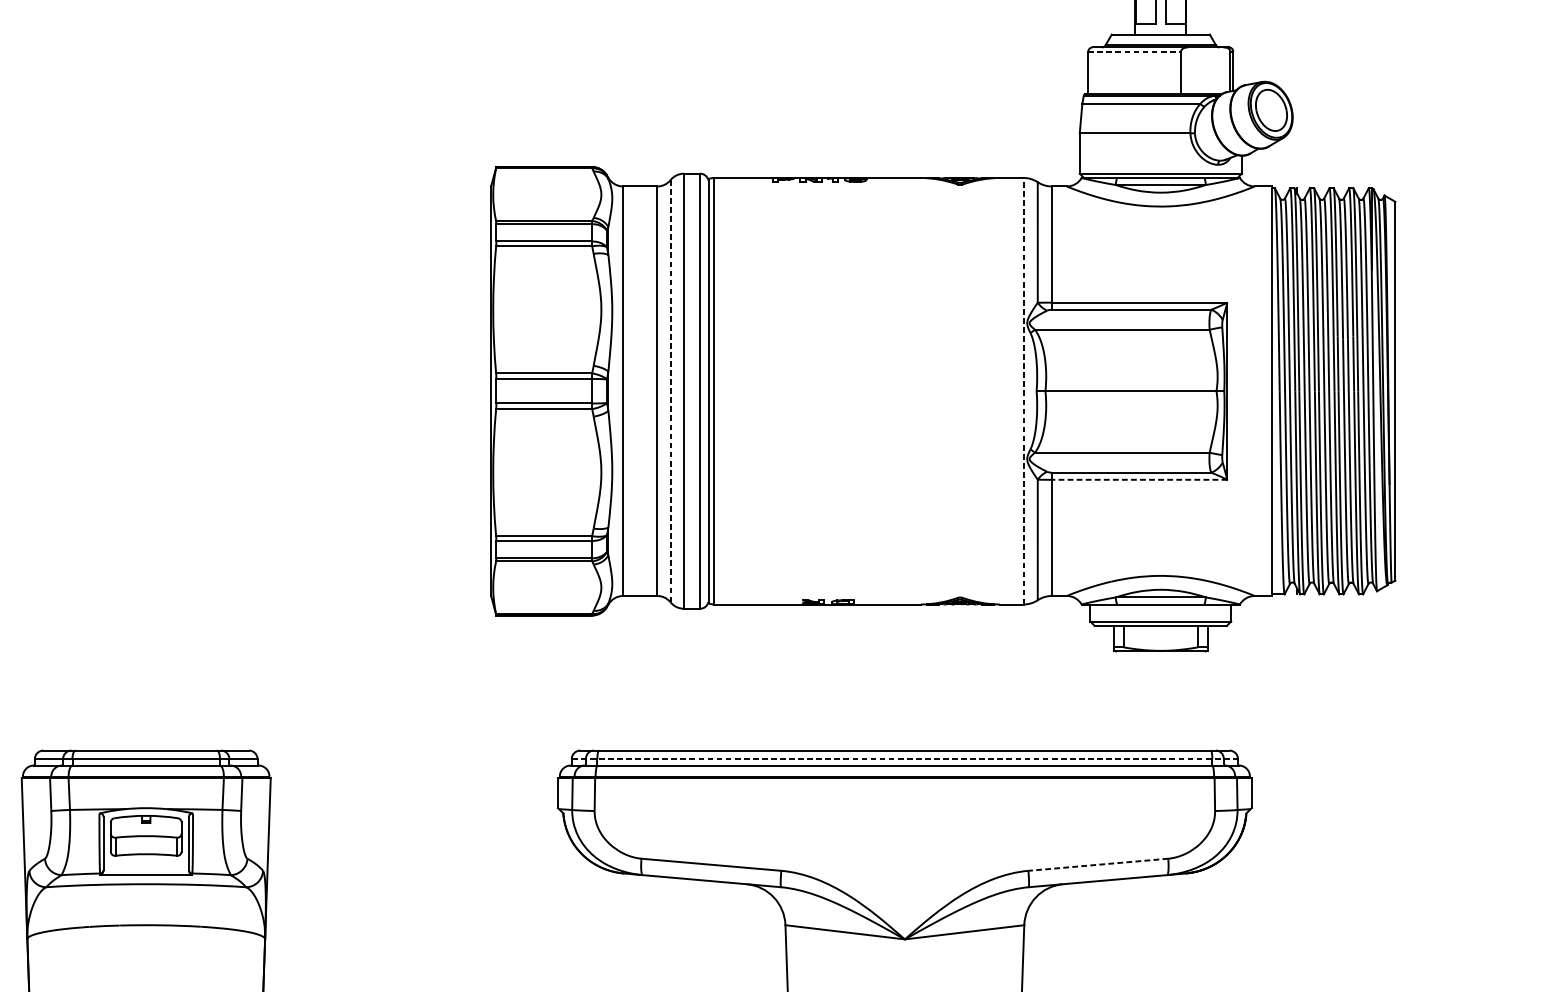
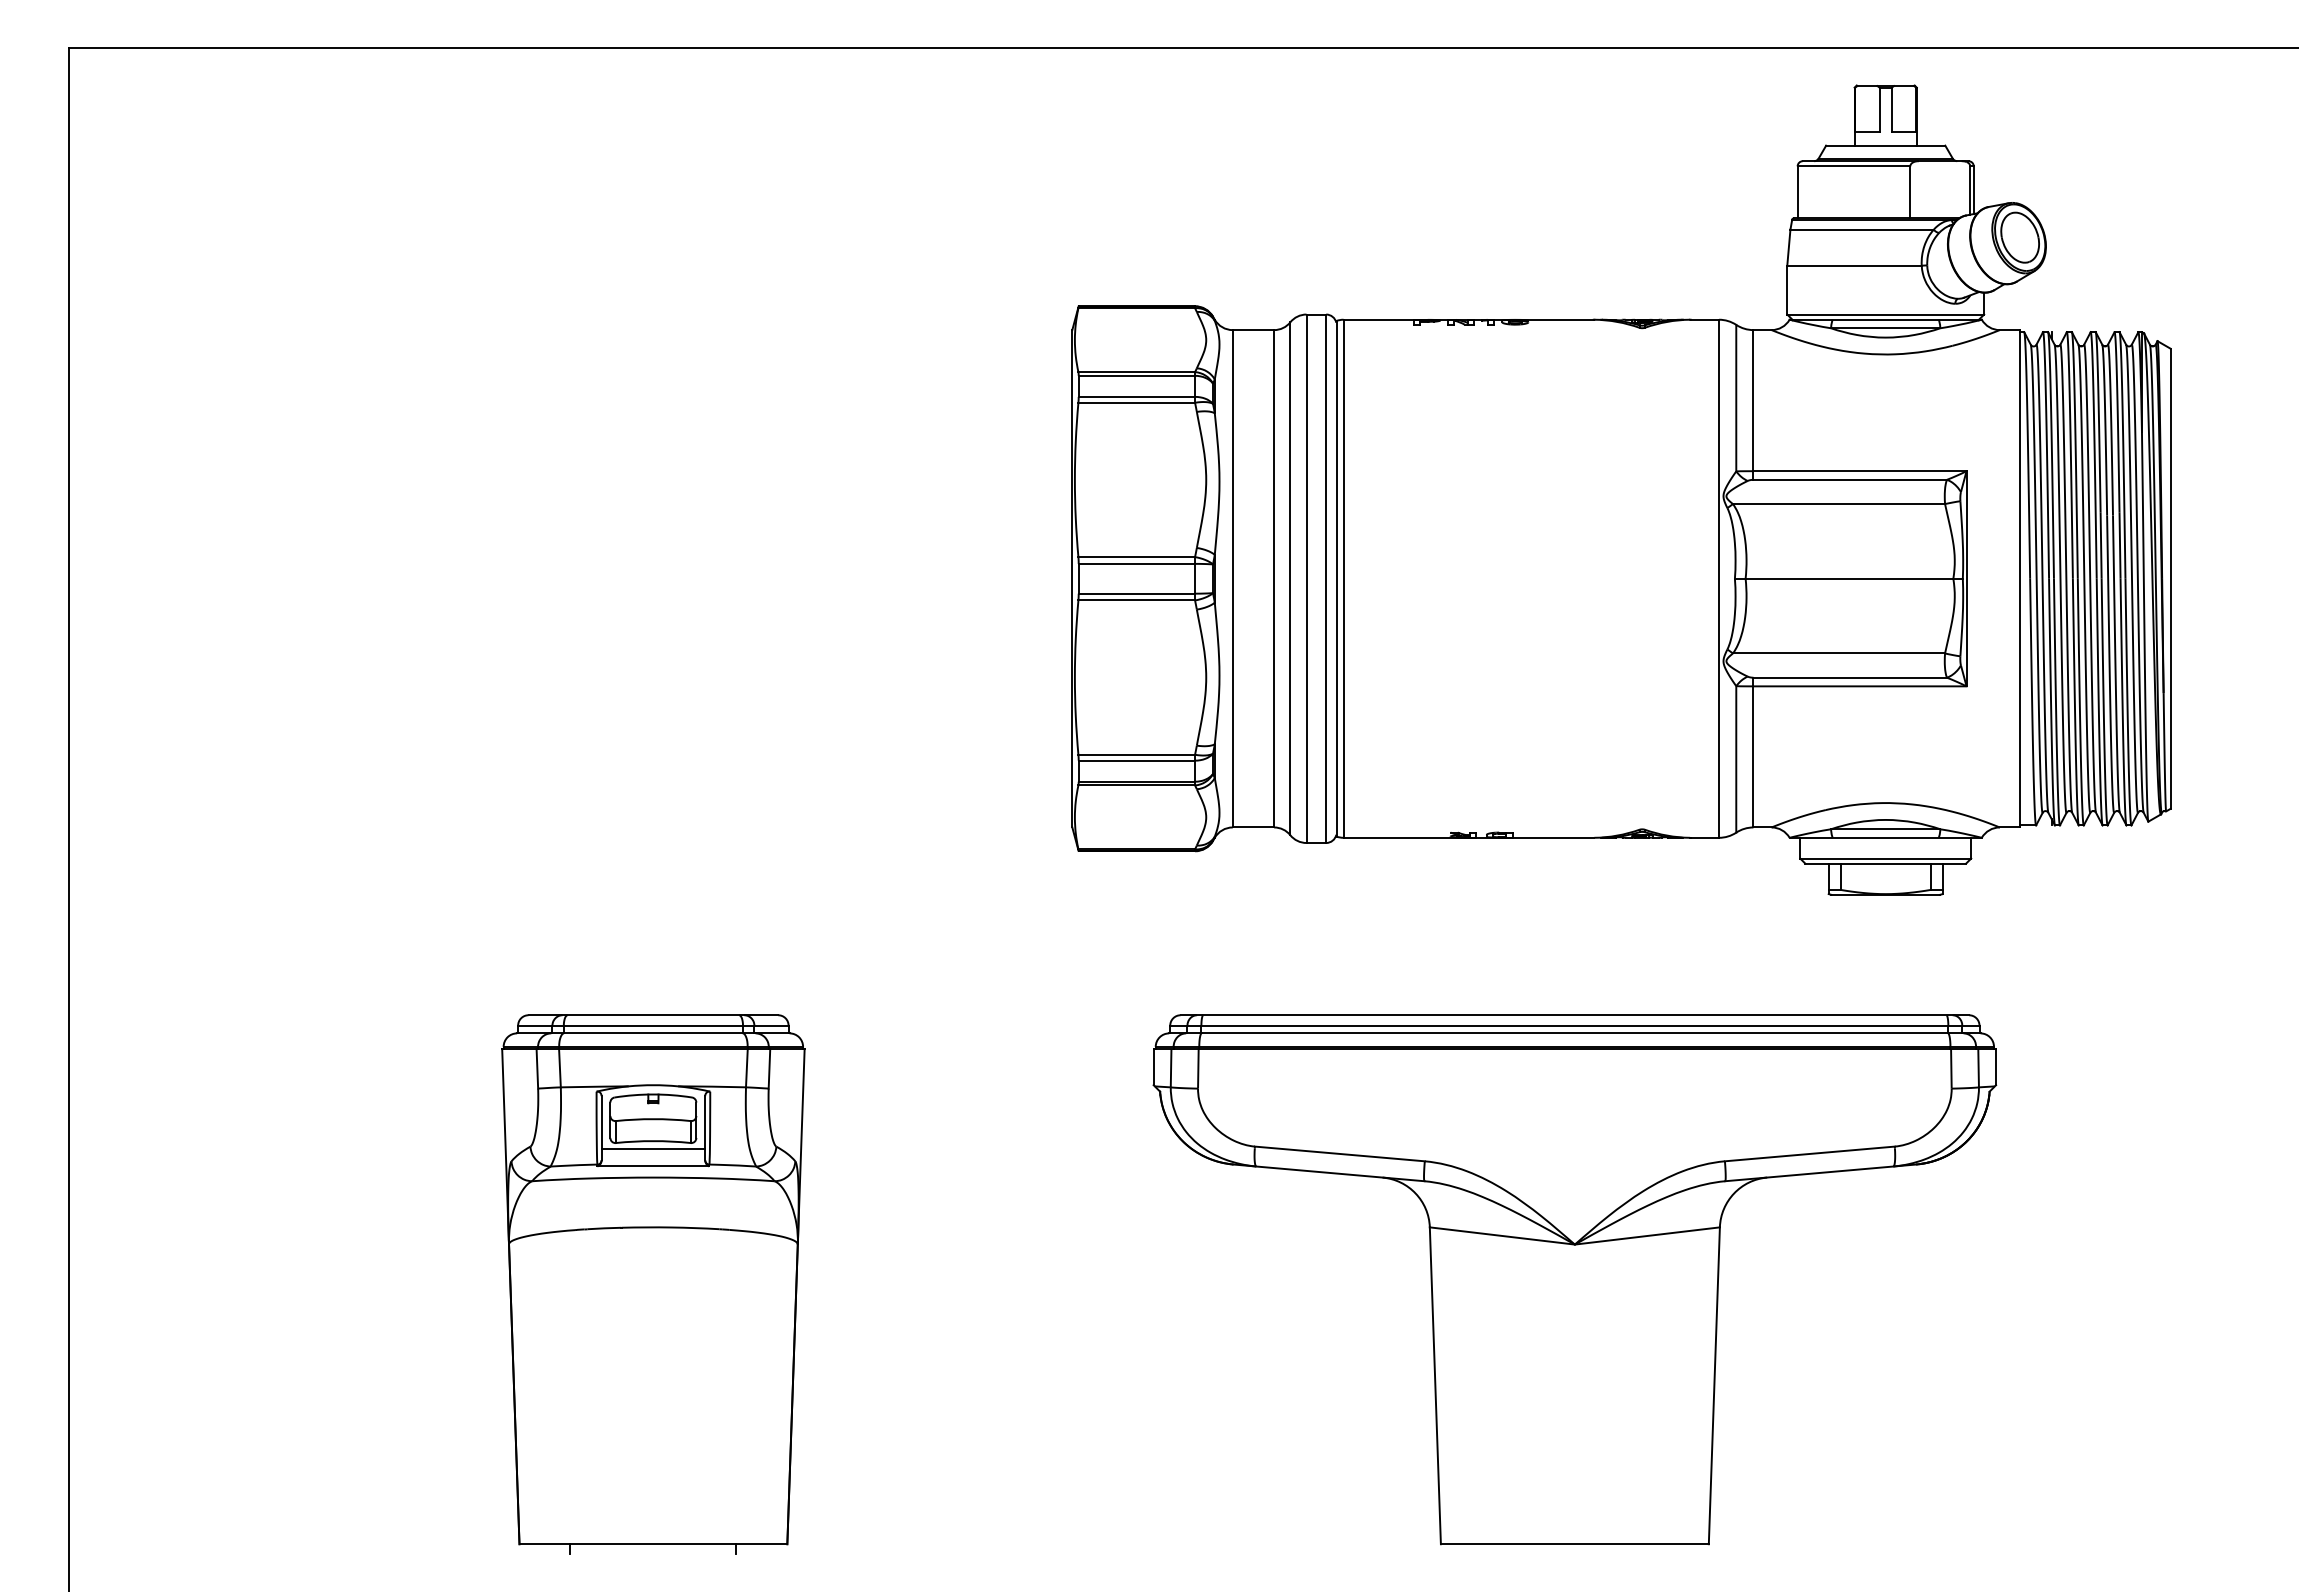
line: (1135, 51) -> (1854, 166), dashed -> solid
line: (670, 391) -> (1290, 578), dashed -> solid
line: (1023, 391) -> (1719, 578), dashed -> solid
line: (1140, 479) -> (1860, 686), dashed -> solid
line: (904, 759) -> (1574, 1025), dashed -> solid
line: (146, 860) -> (653, 1148), added
line: (1098, 865) -> (1809, 1154), dashed -> solid

